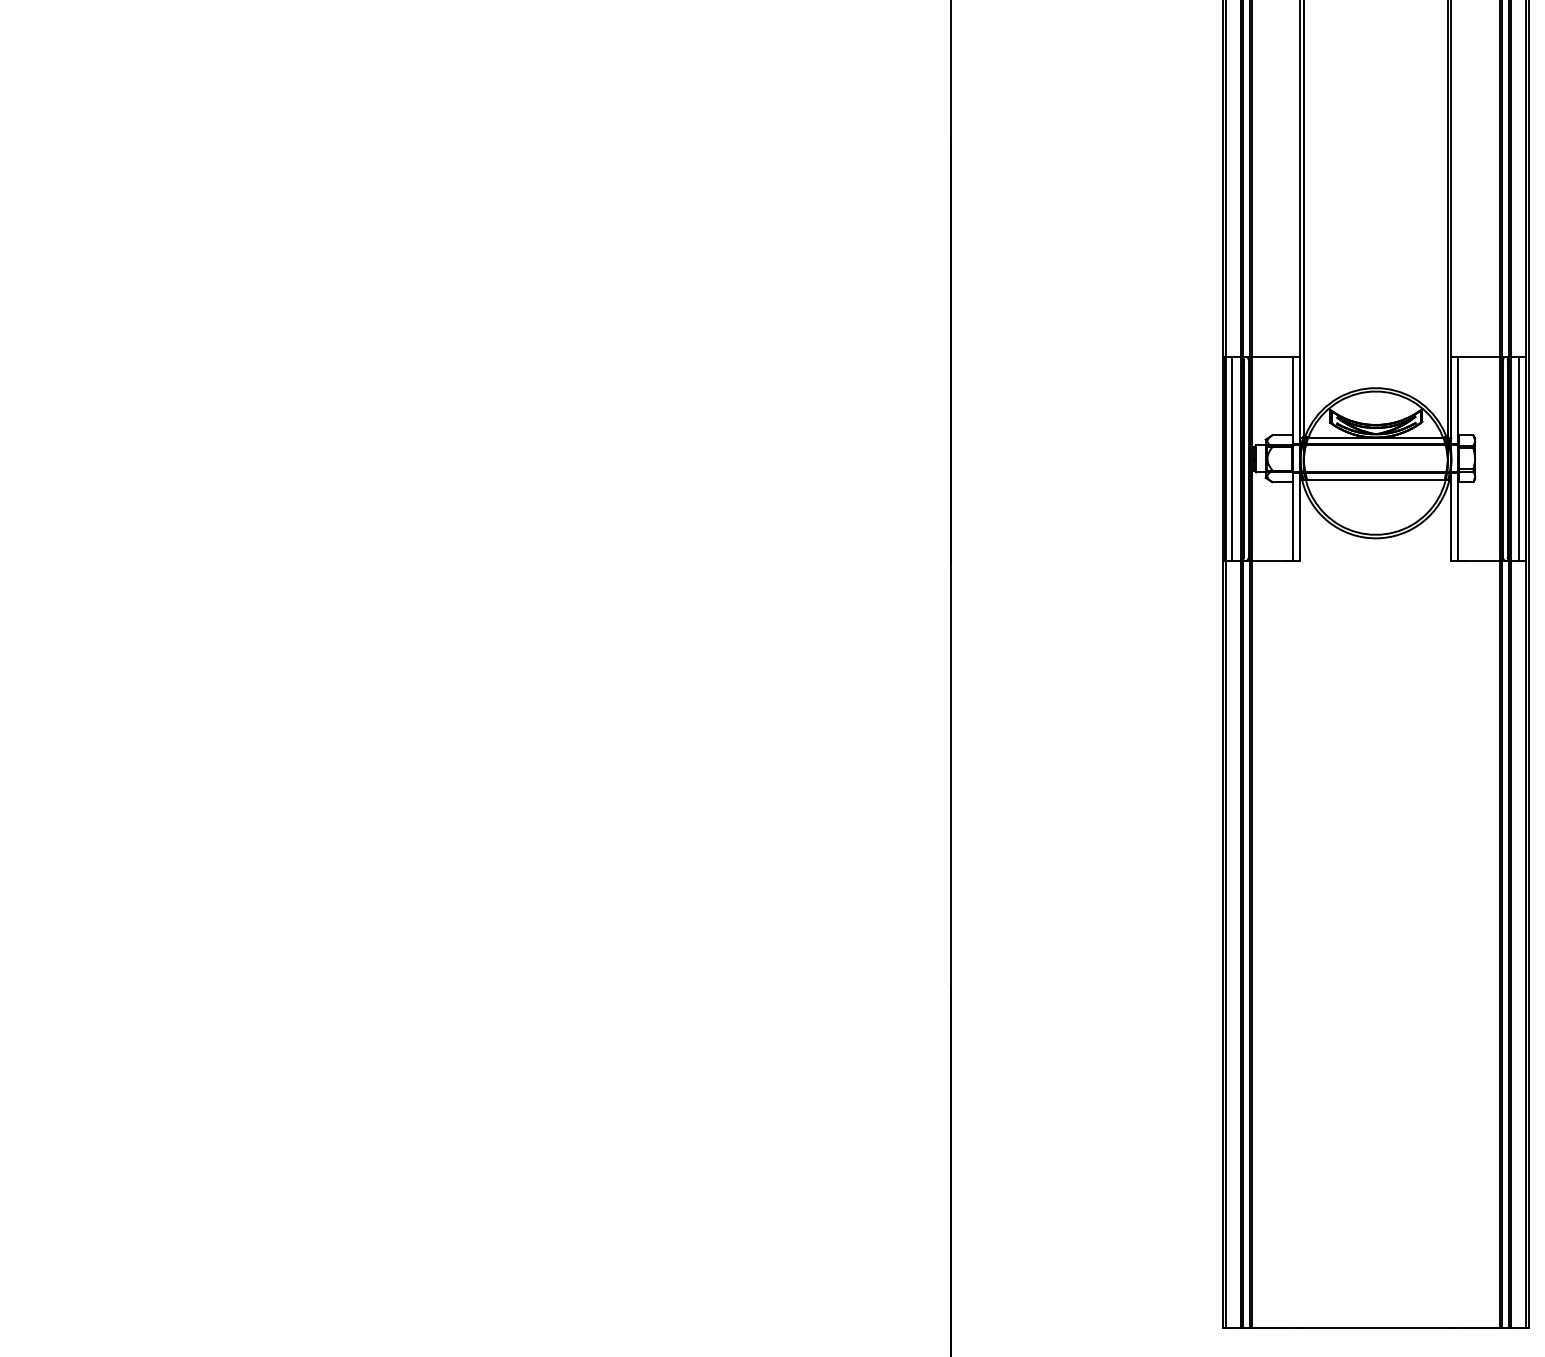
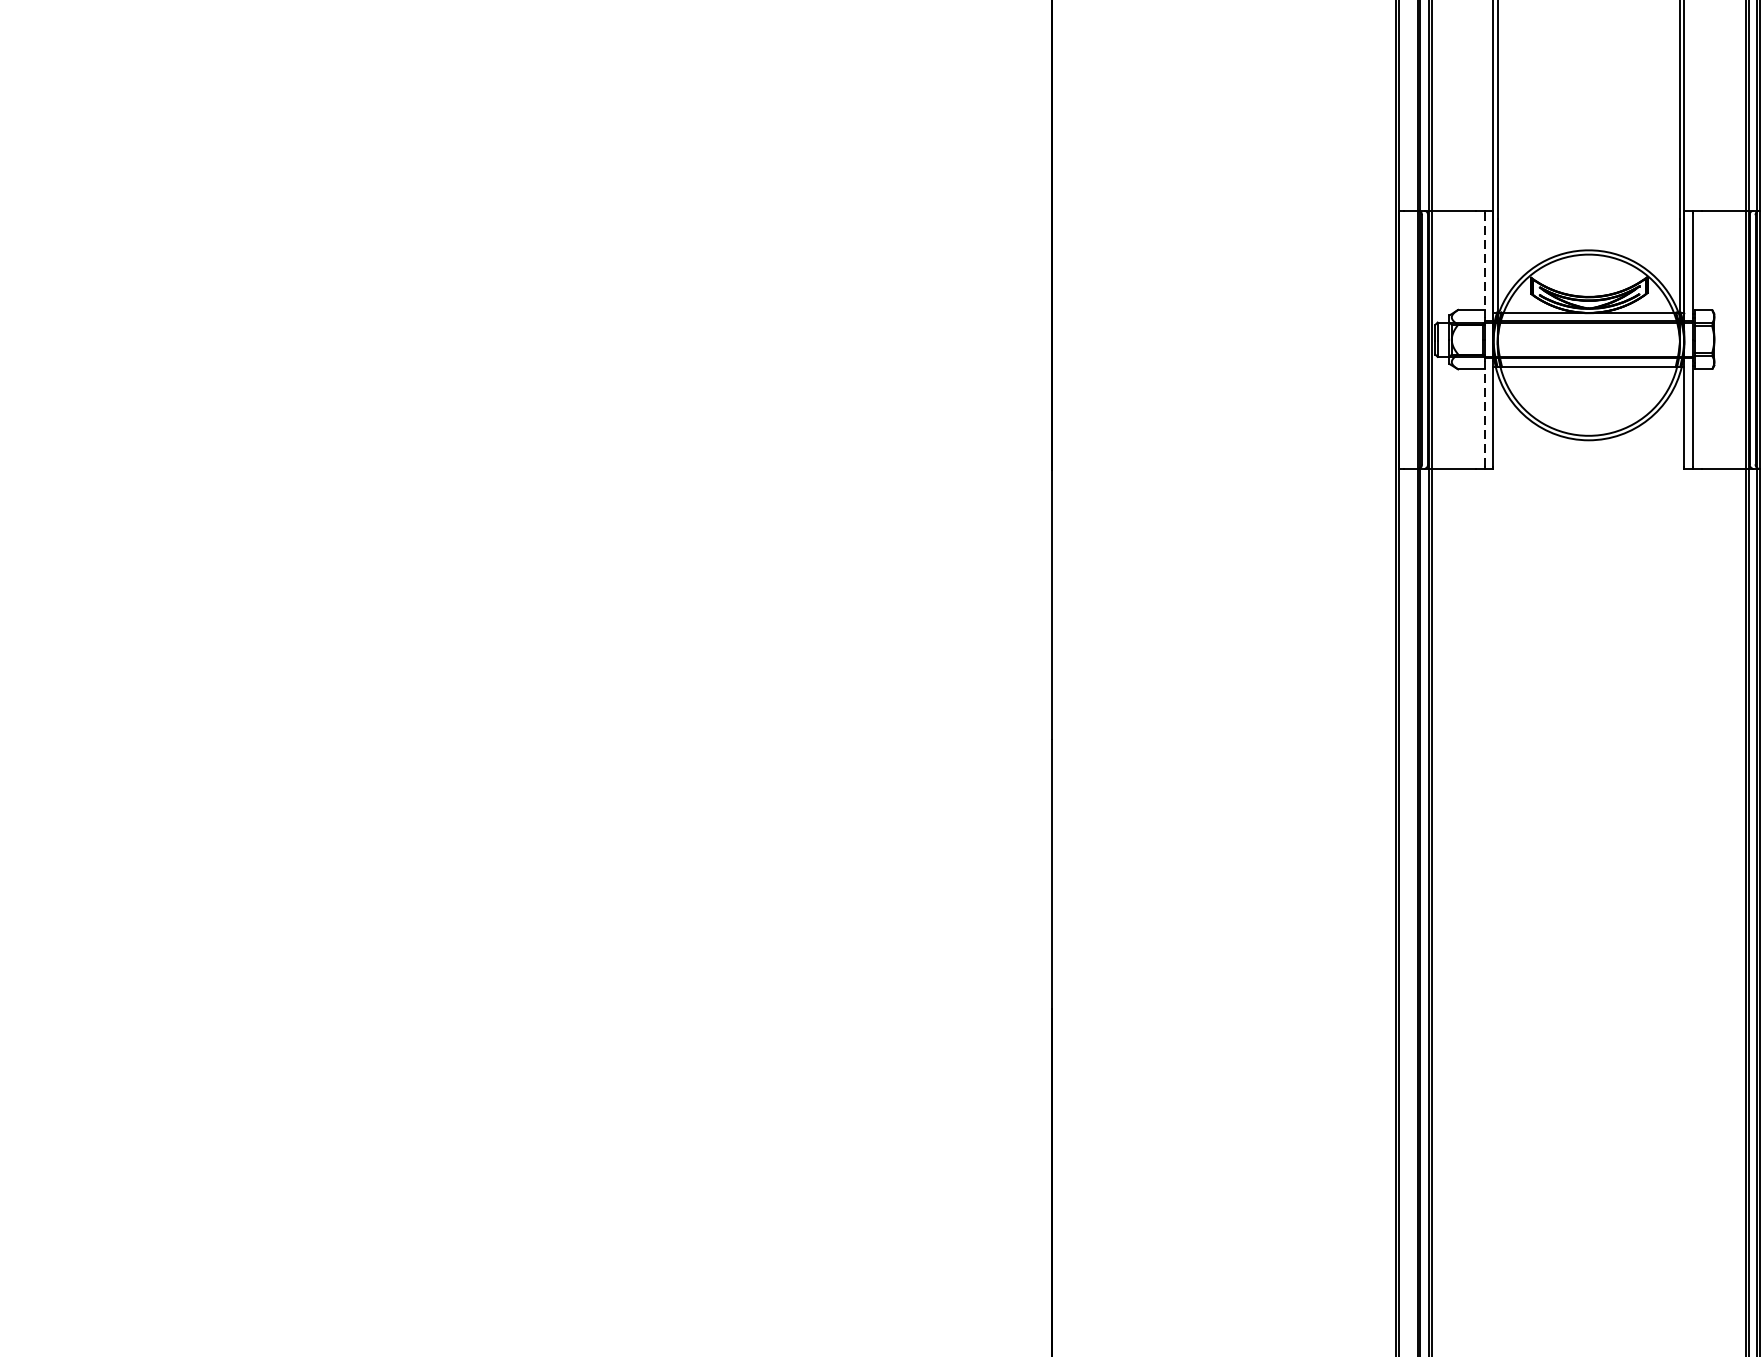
line: (1293, 400) -> (1484, 265), solid -> dashed
line: (1232, 458) -> (1407, 339), removed
line: (1293, 517) -> (1484, 413), solid -> dashed

